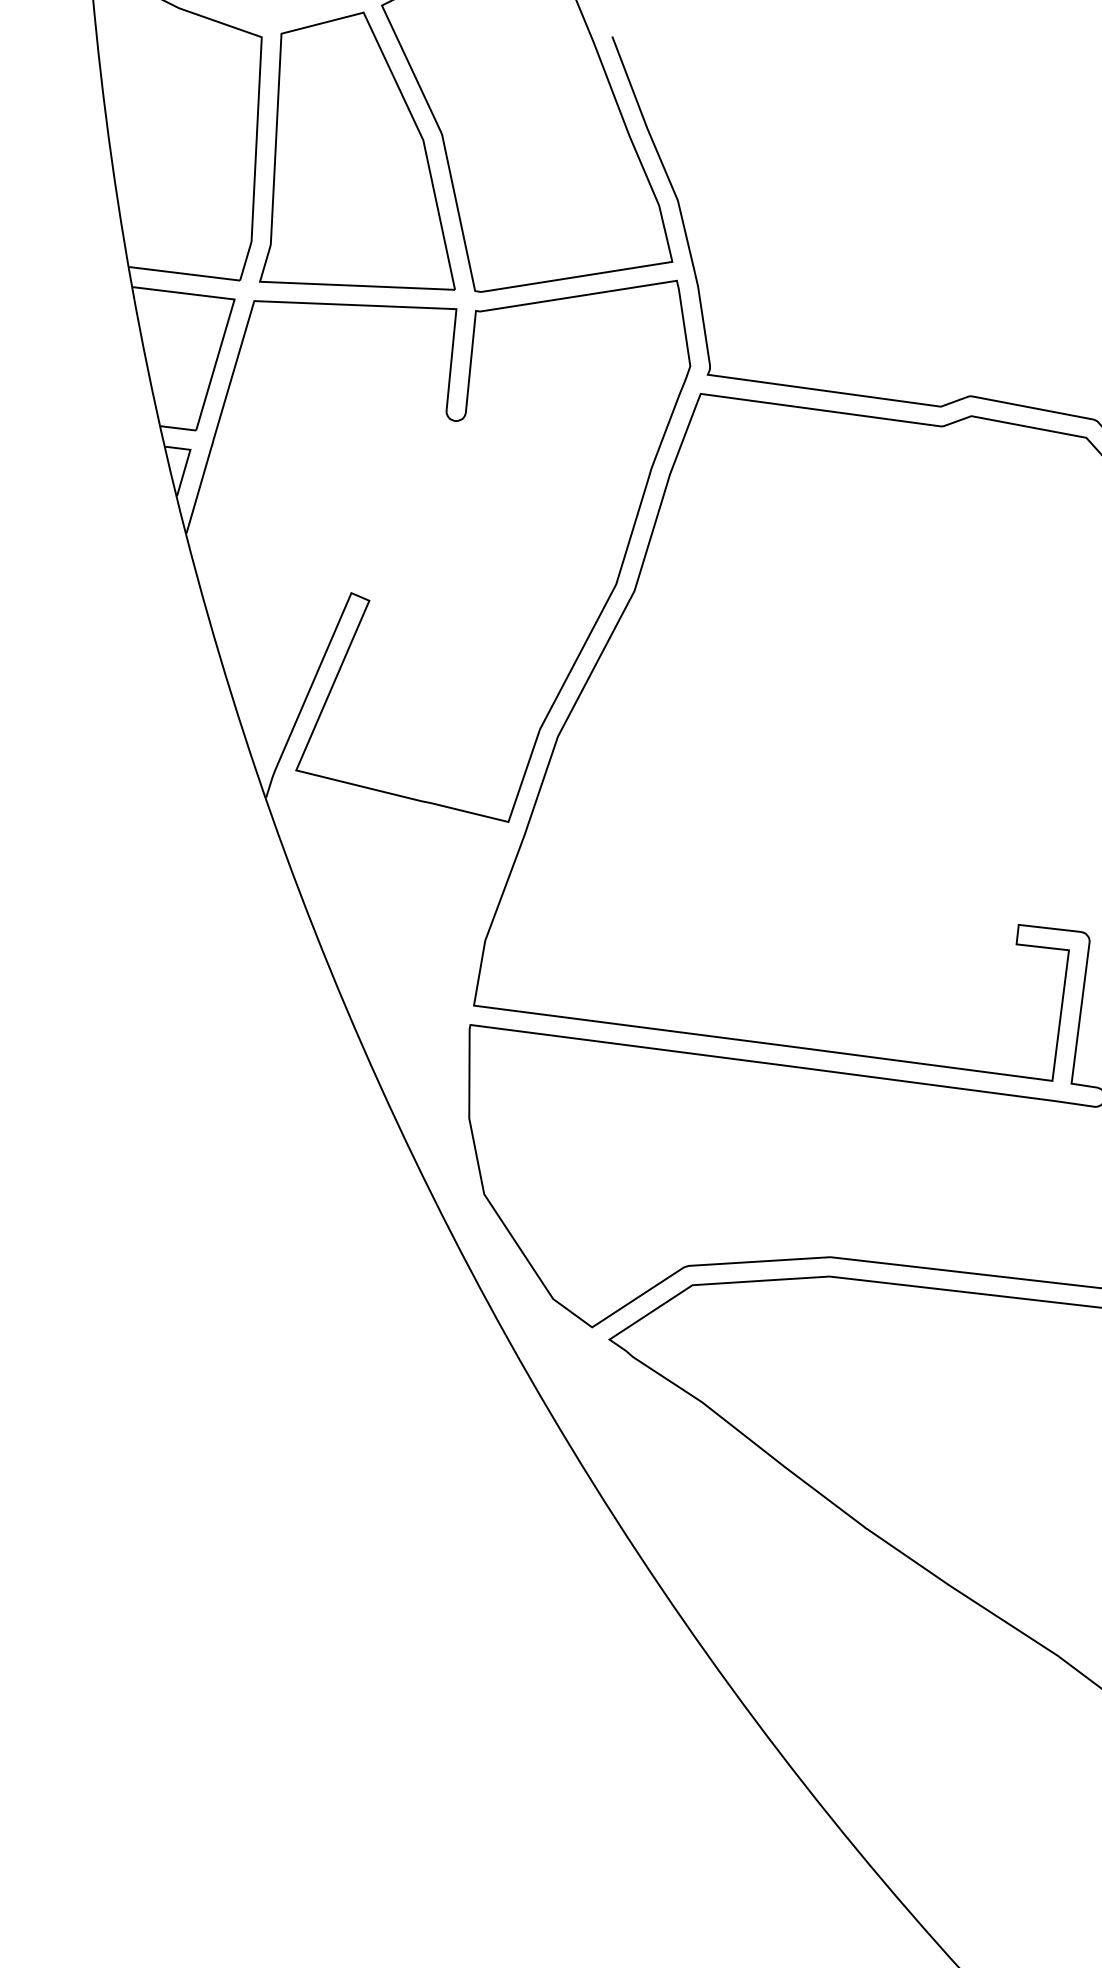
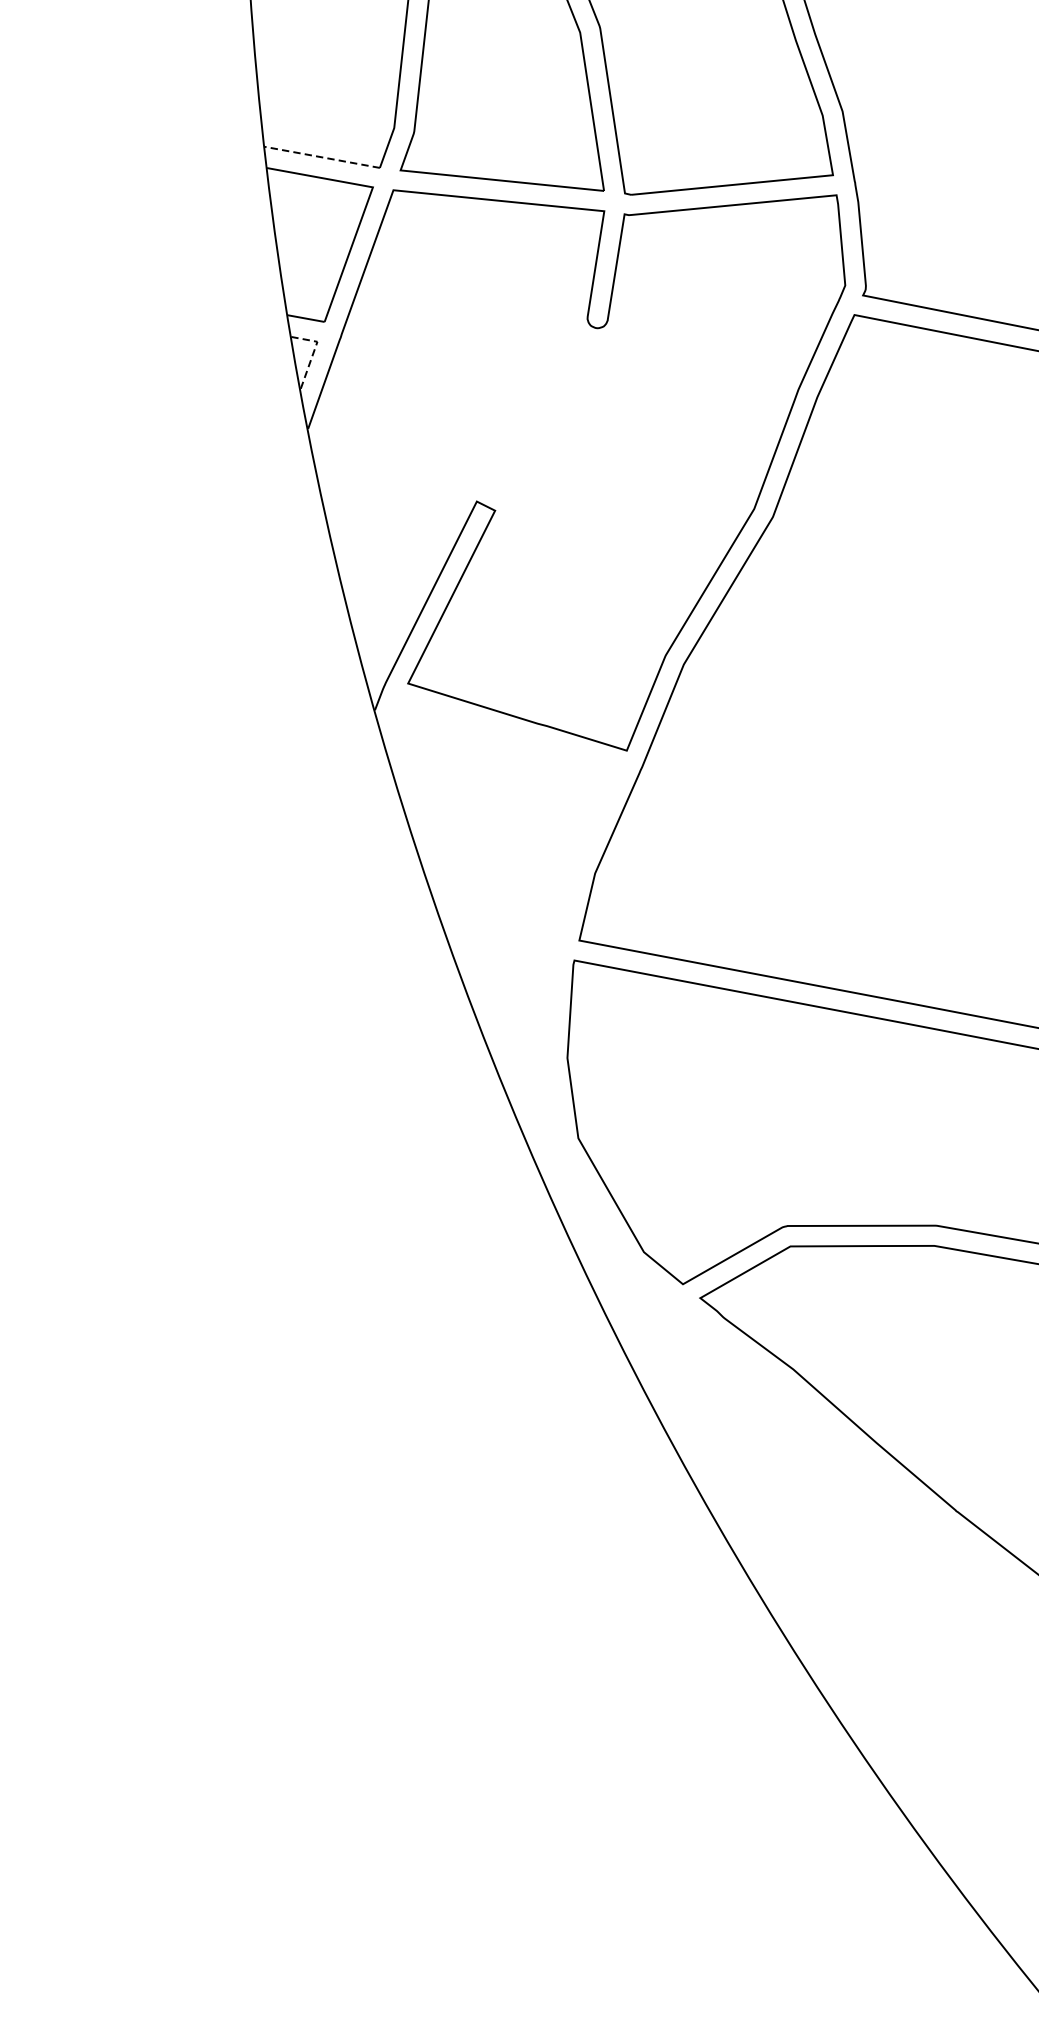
line: (184, 273) -> (322, 157), solid -> dashed
line: (187, 460) -> (313, 352), solid -> dashed

